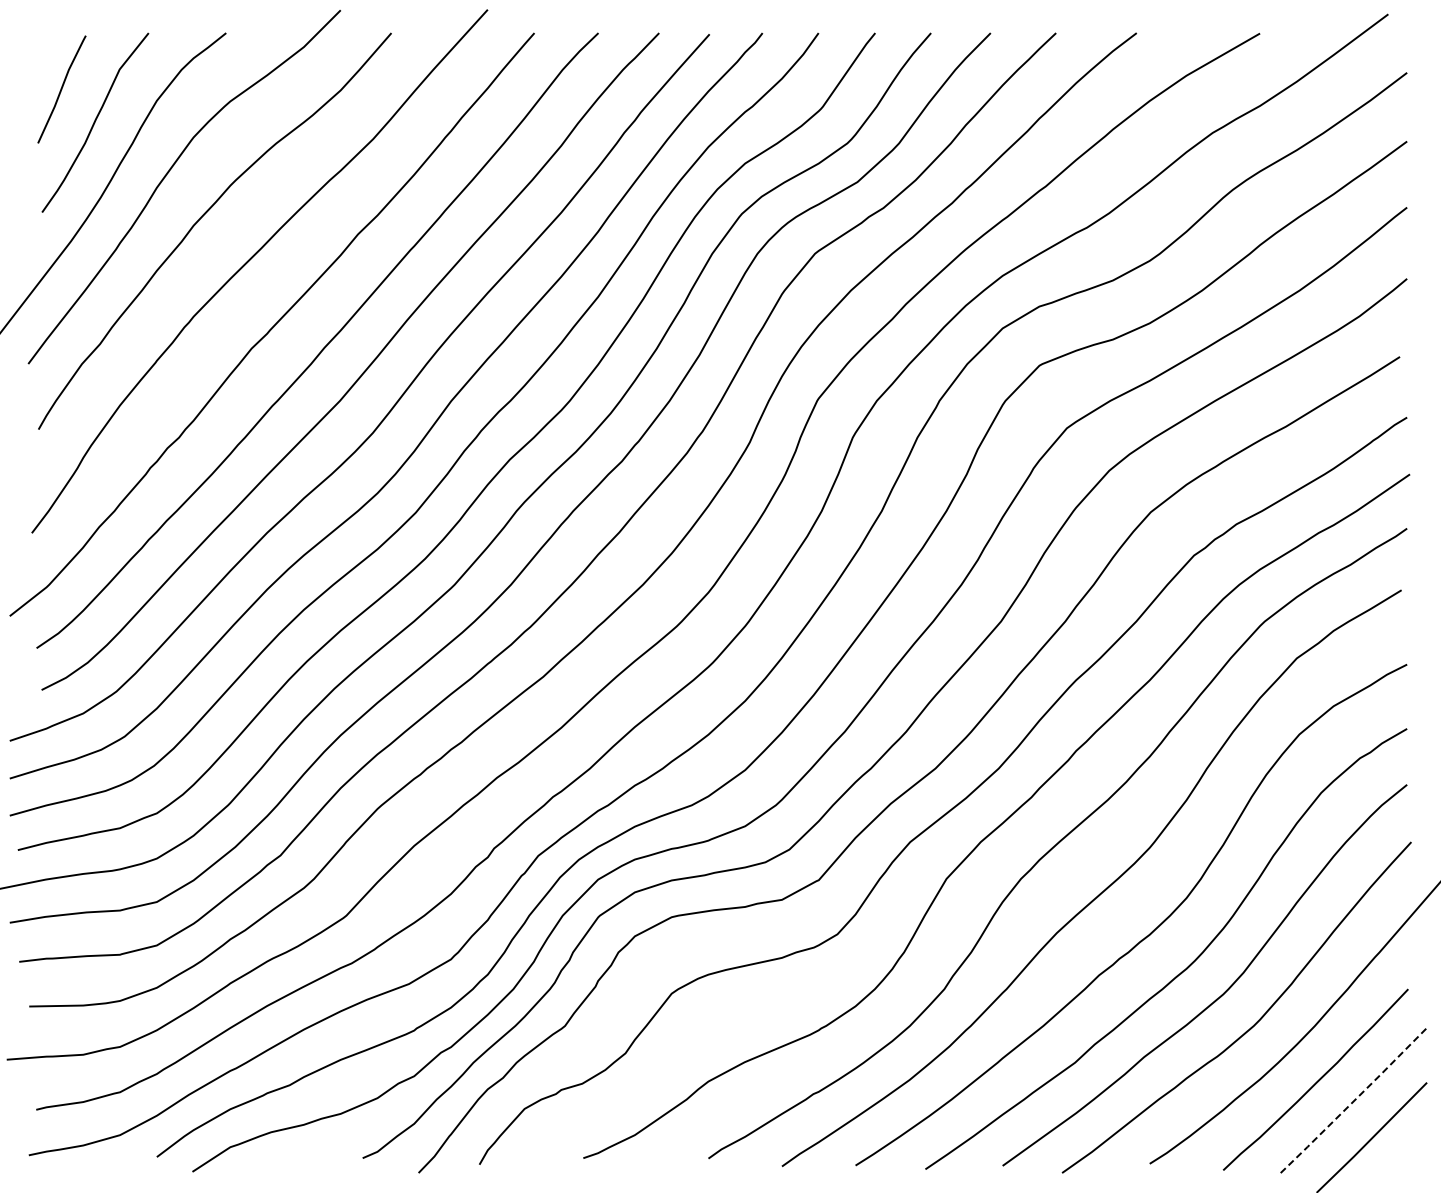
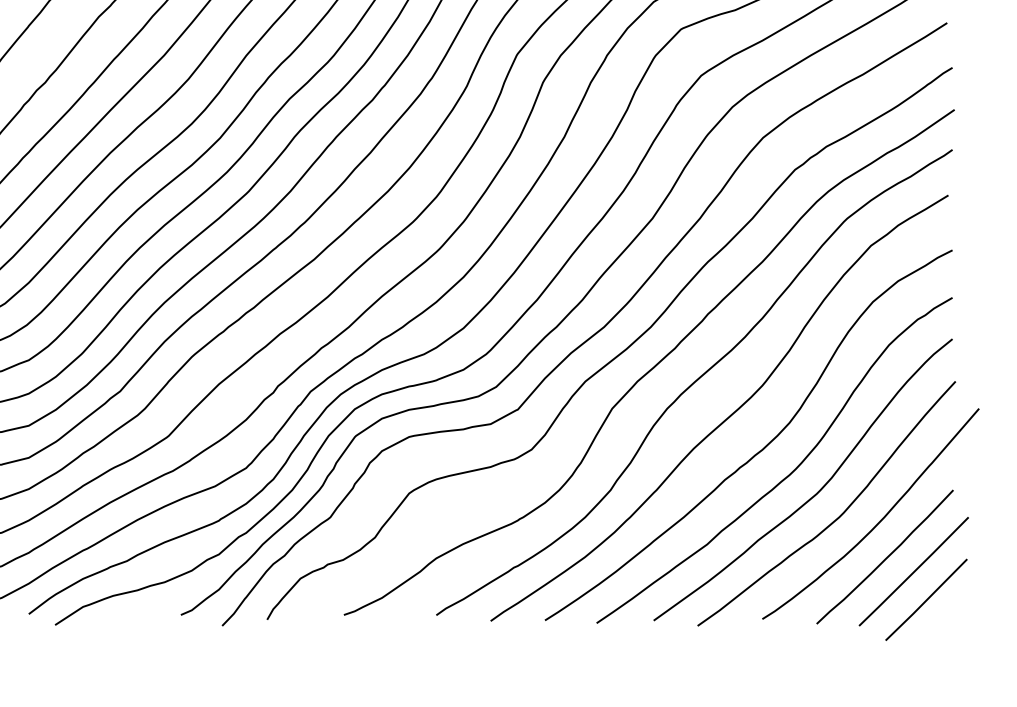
line: (1355, 1099) -> (914, 571), dashed -> solid

